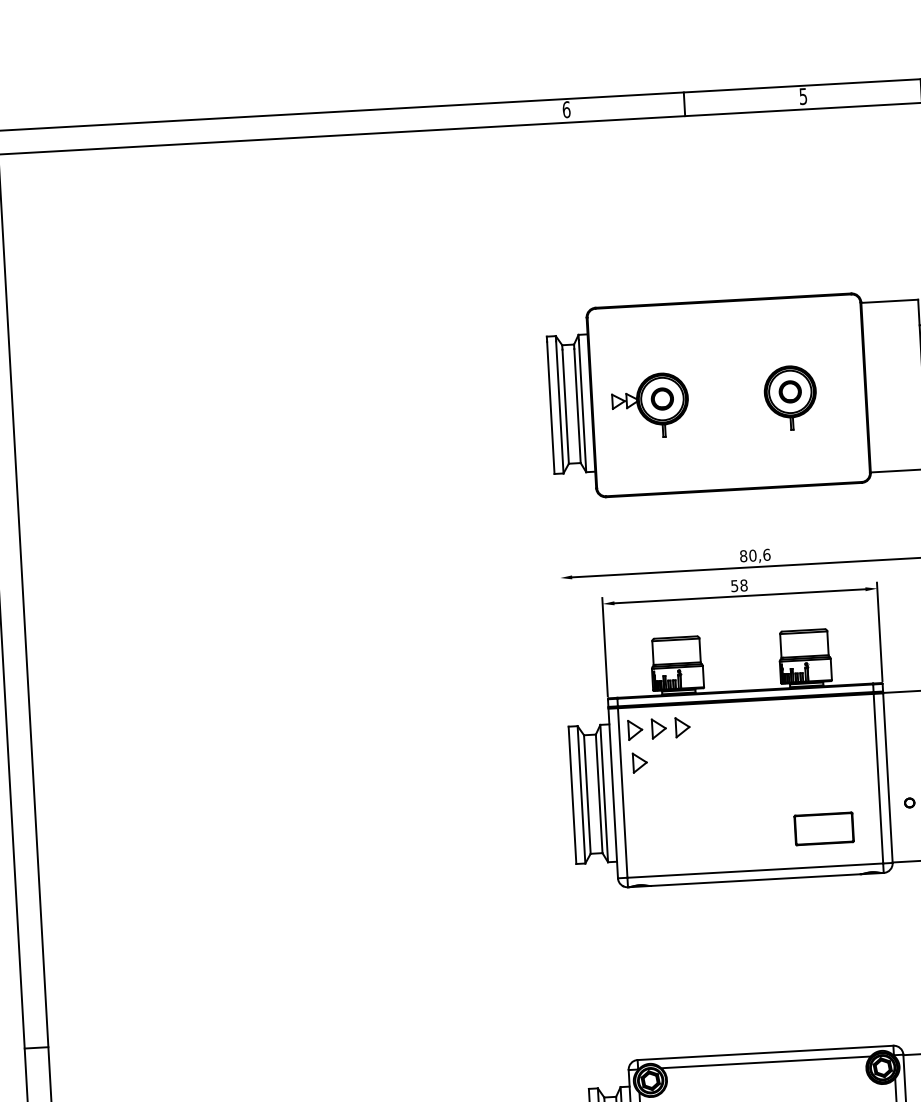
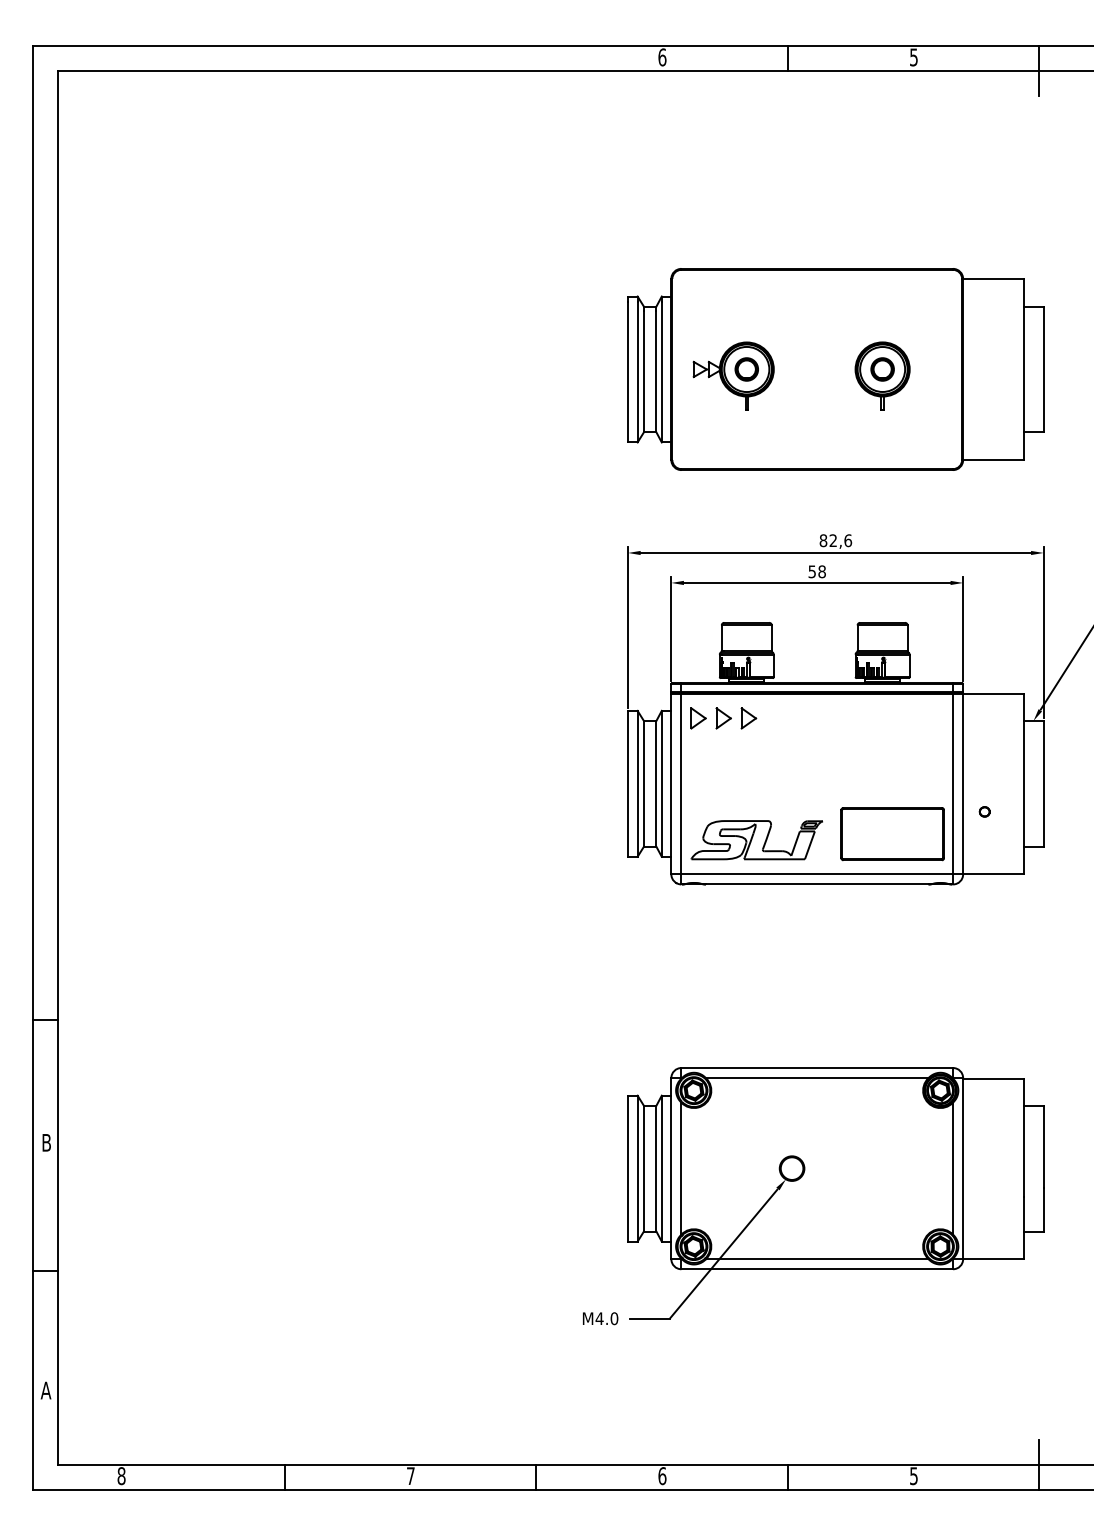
text: (753, 555) -> (833, 540), 80,6 -> 82,6
line: (564, 647) -> (628, 626), added
part: (640, 762) -> (701, 753), removed
part: (824, 829) -> (892, 834), size x1.67
part: (696, 841) -> (756, 840), added

